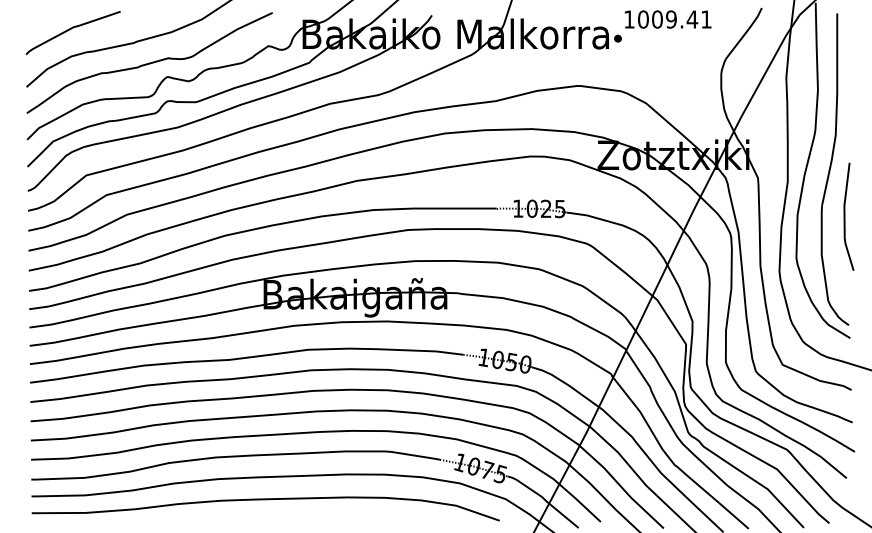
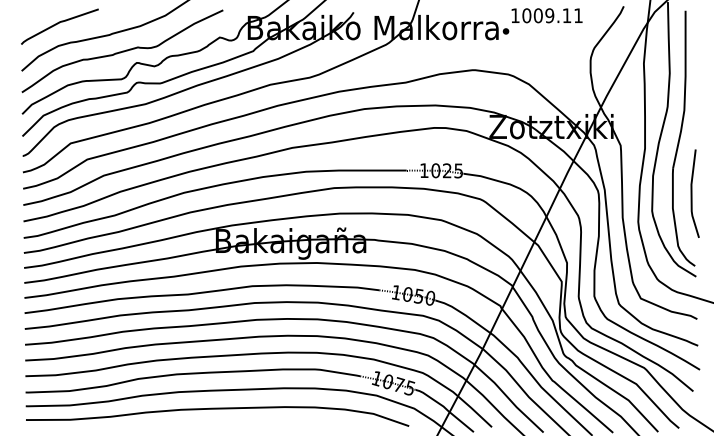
text: (692, 19) -> (567, 15), 1009.41 -> 1009.11
line: (845, 216) -> (692, 193), moved

